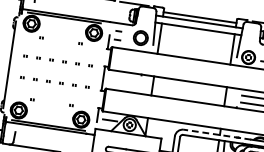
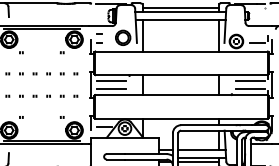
line: (122, 77) -> (110, 81), added
line: (121, 84) -> (110, 88), added
line: (216, 134) -> (215, 125), dashed -> solid

